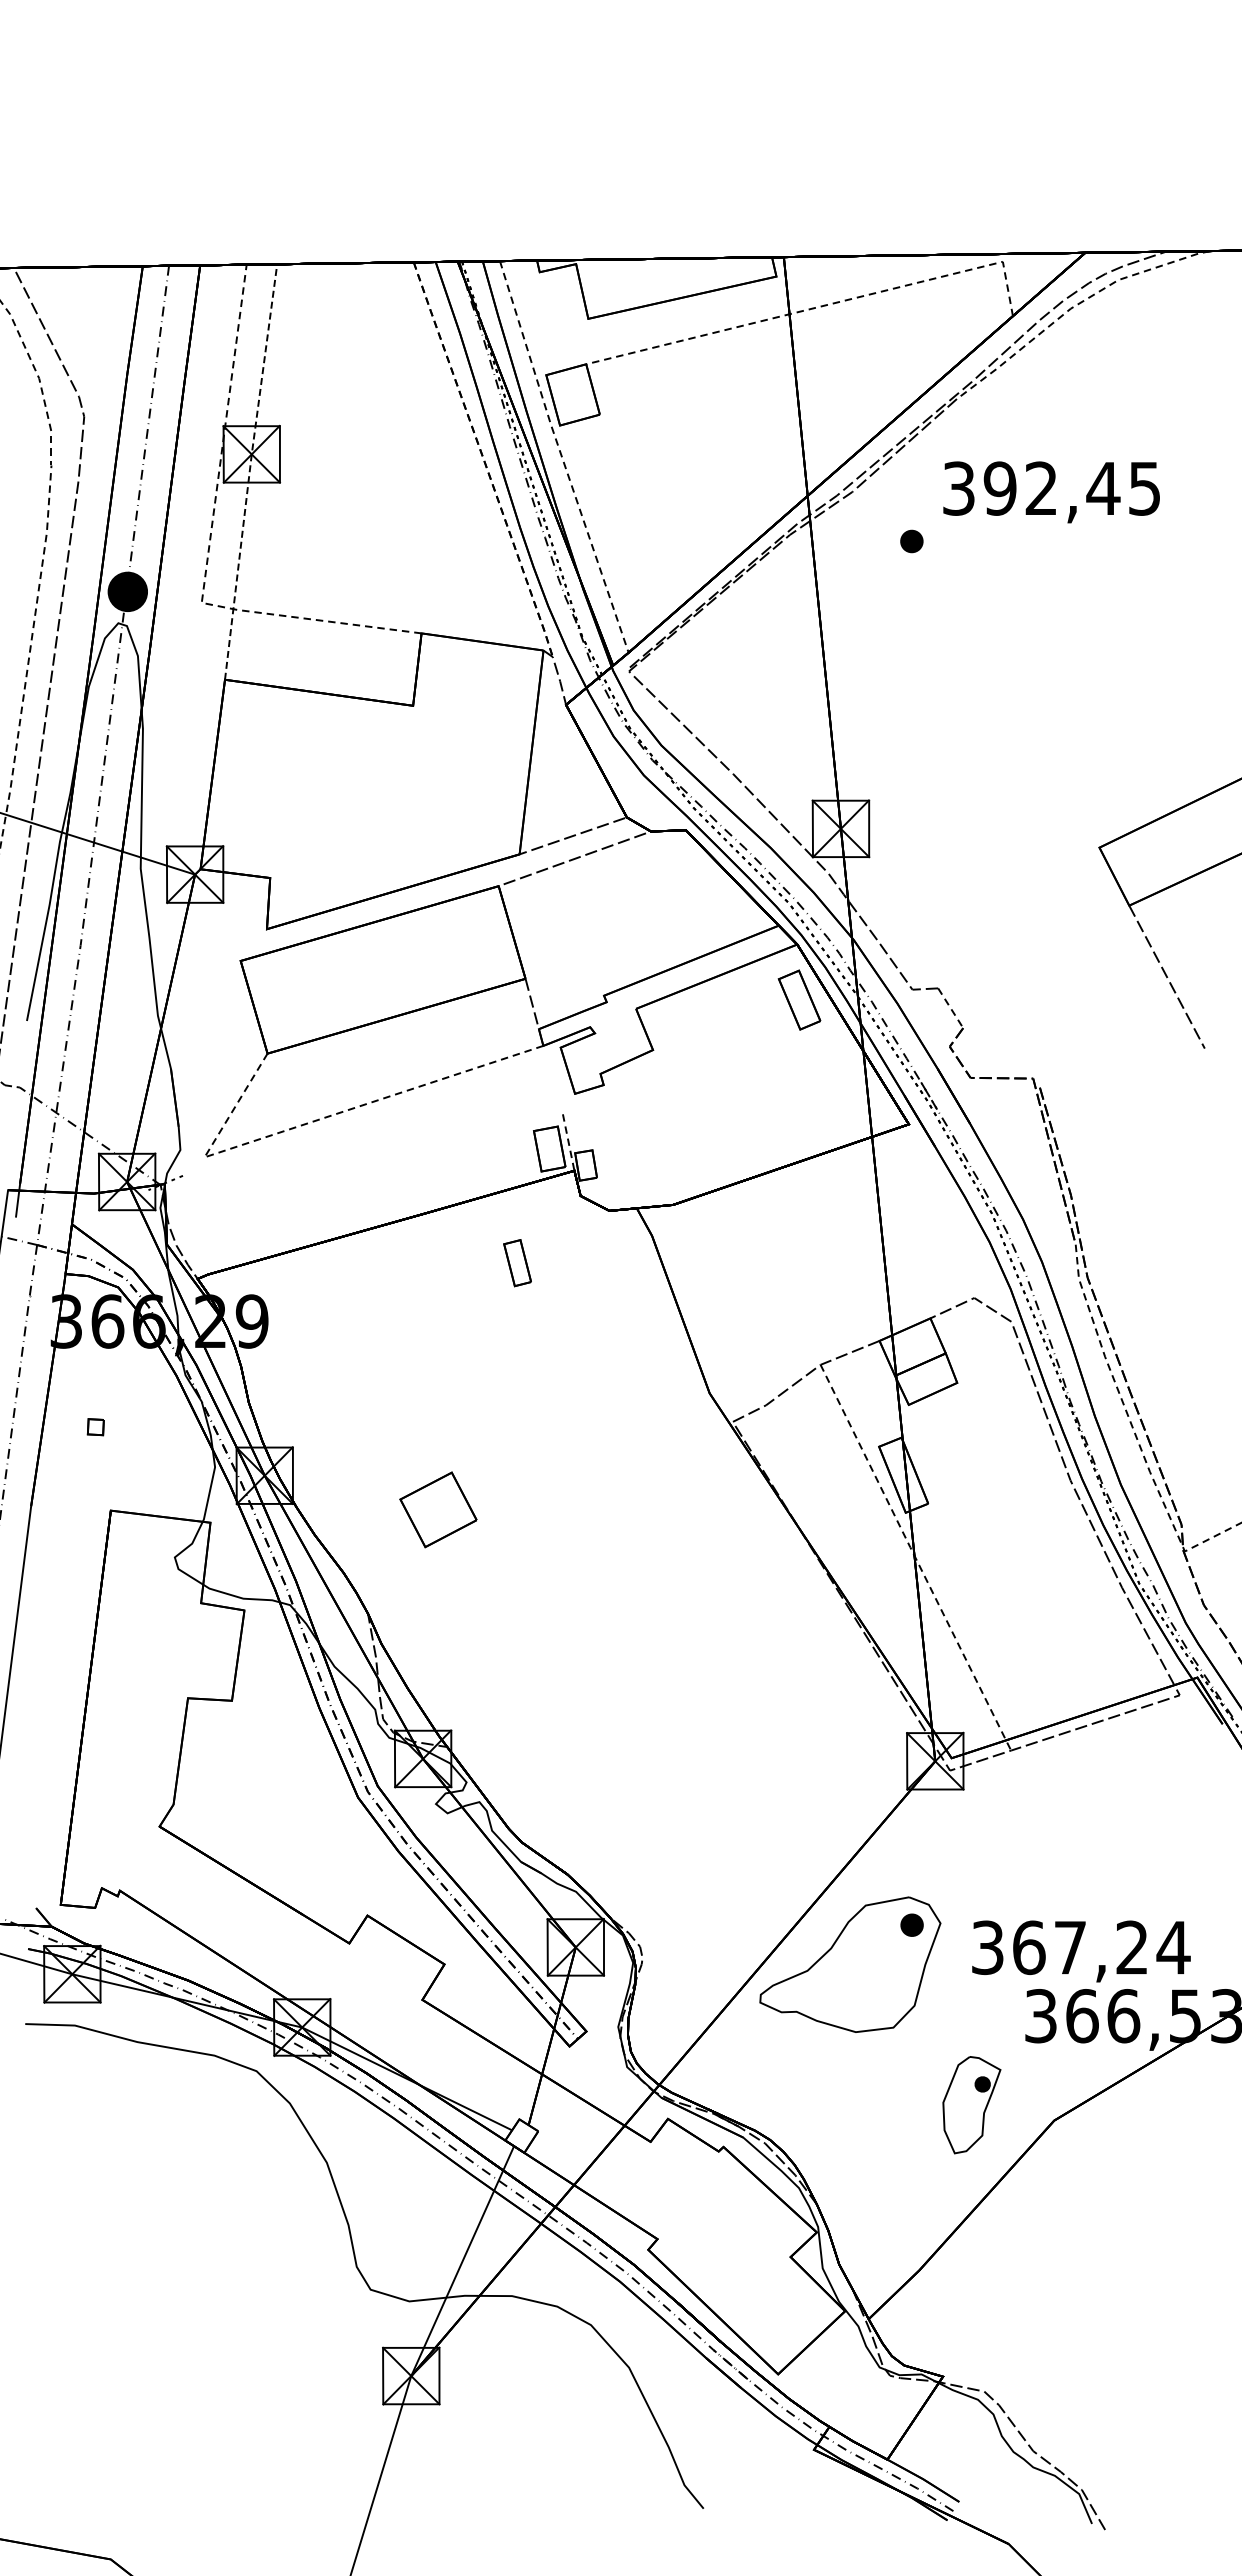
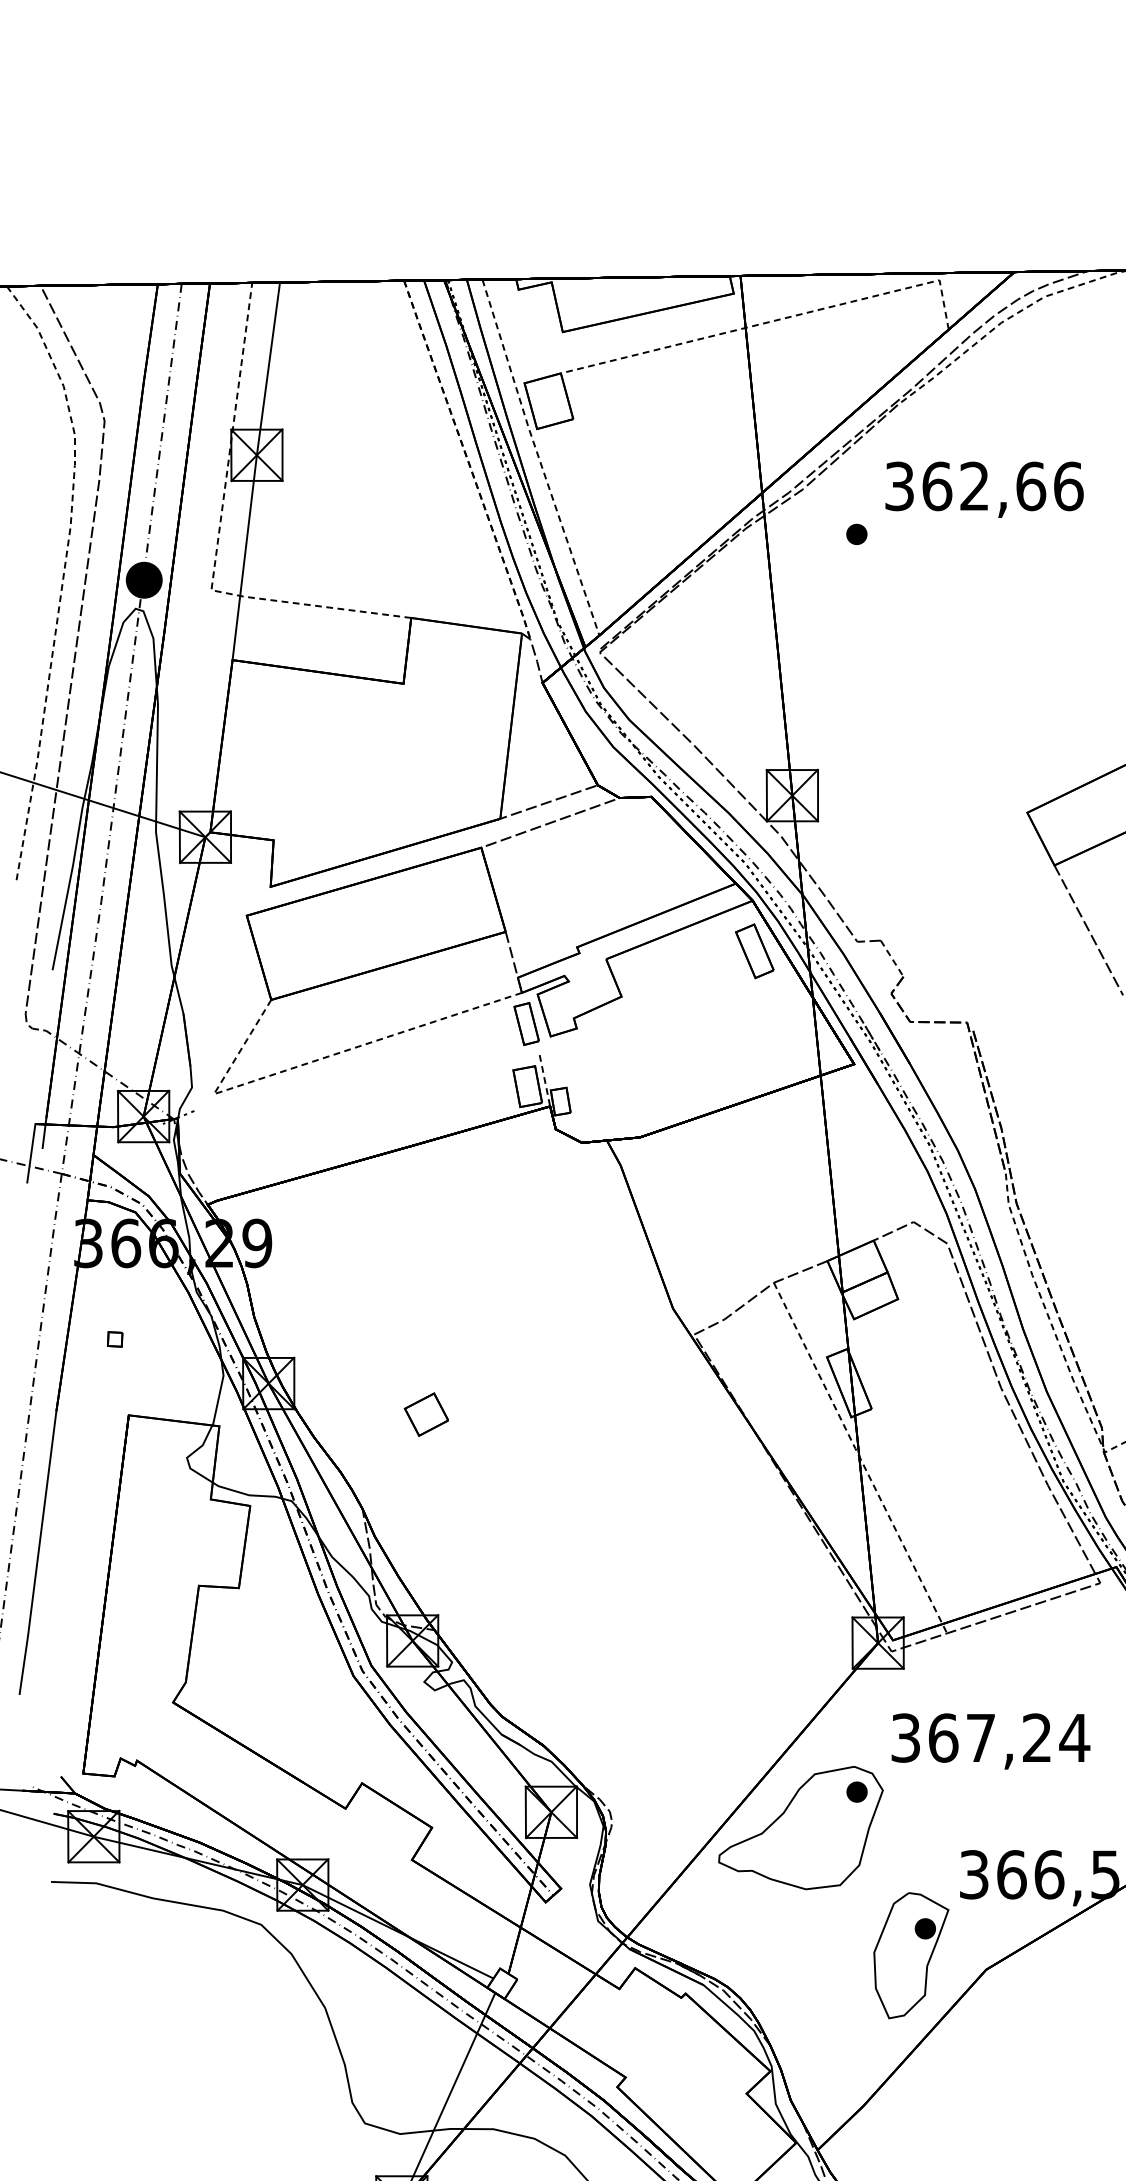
line: (249, 471) -> (254, 470), dashed -> solid
text: (1072, 488) -> (1002, 486), 392,45 -> 362,66
part: (517, 1263) -> (526, 1024), moved
part: (438, 1509) -> (426, 1414), size x0.62
text: (1081, 1951) -> (991, 1741), moved
part: (971, 2104) -> (911, 1955), size x1.43

